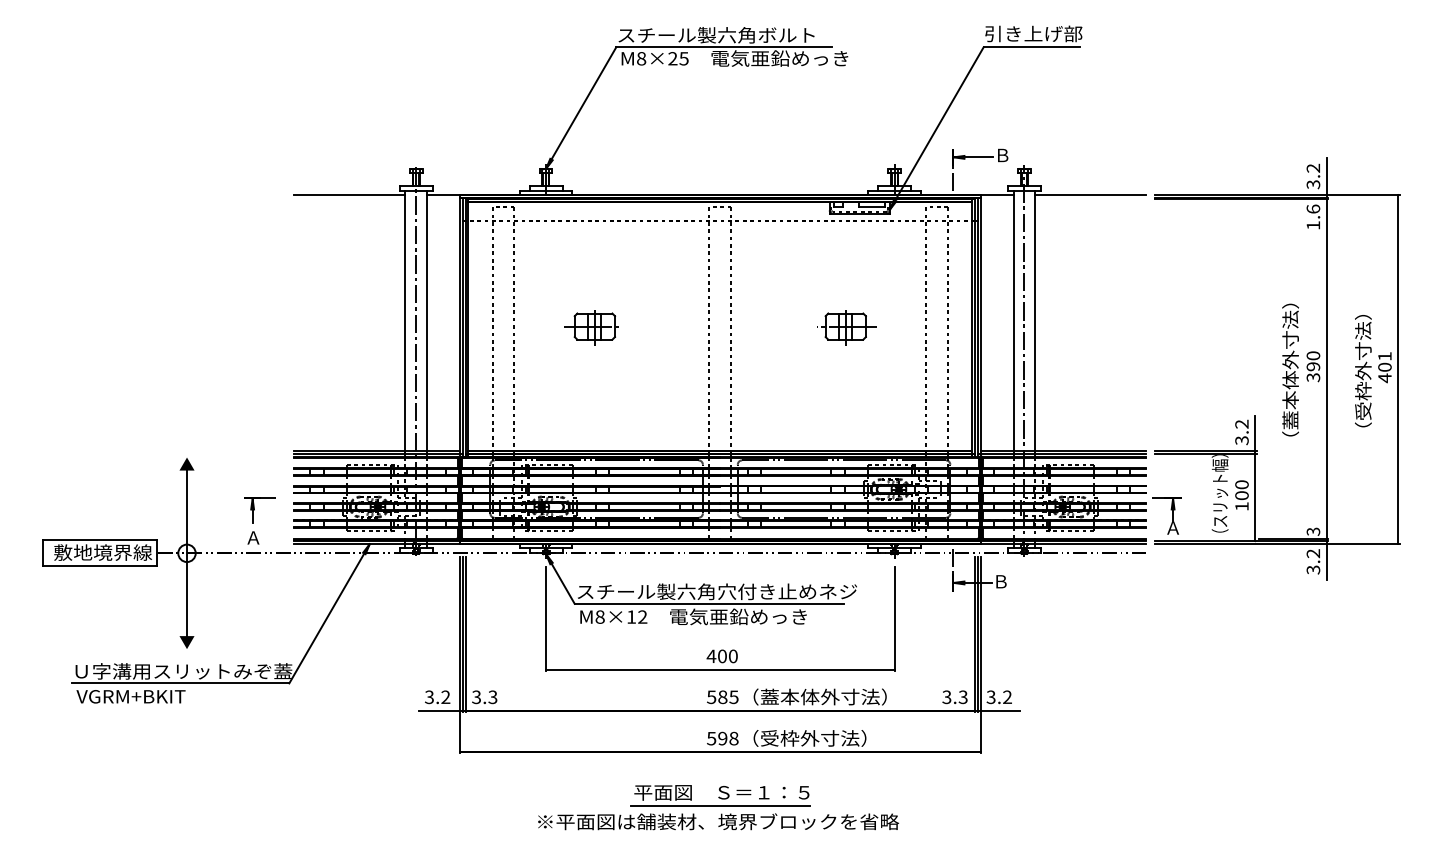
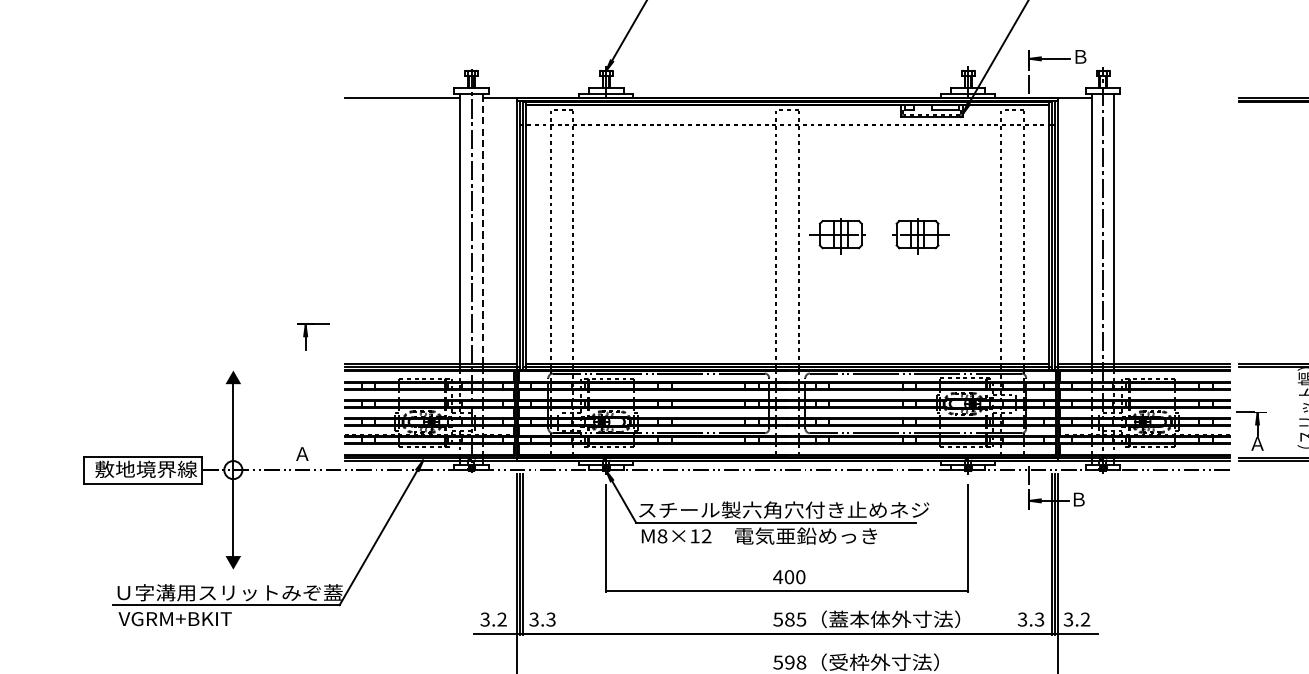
line: (1090, 195) -> (1171, 98), removed
line: (427, 320) -> (483, 228), solid -> dashed
part: (591, 327) -> (837, 235), moved
part: (259, 510) -> (312, 337), moved

